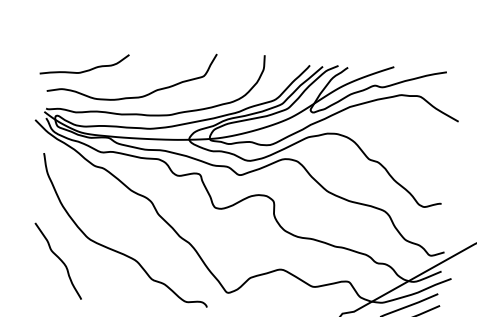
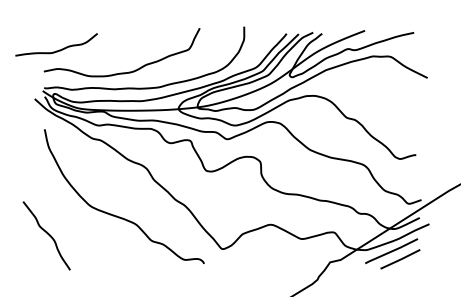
curve: (87, 69) -> (59, 49), moved
curve: (59, 259) -> (47, 234), moved

